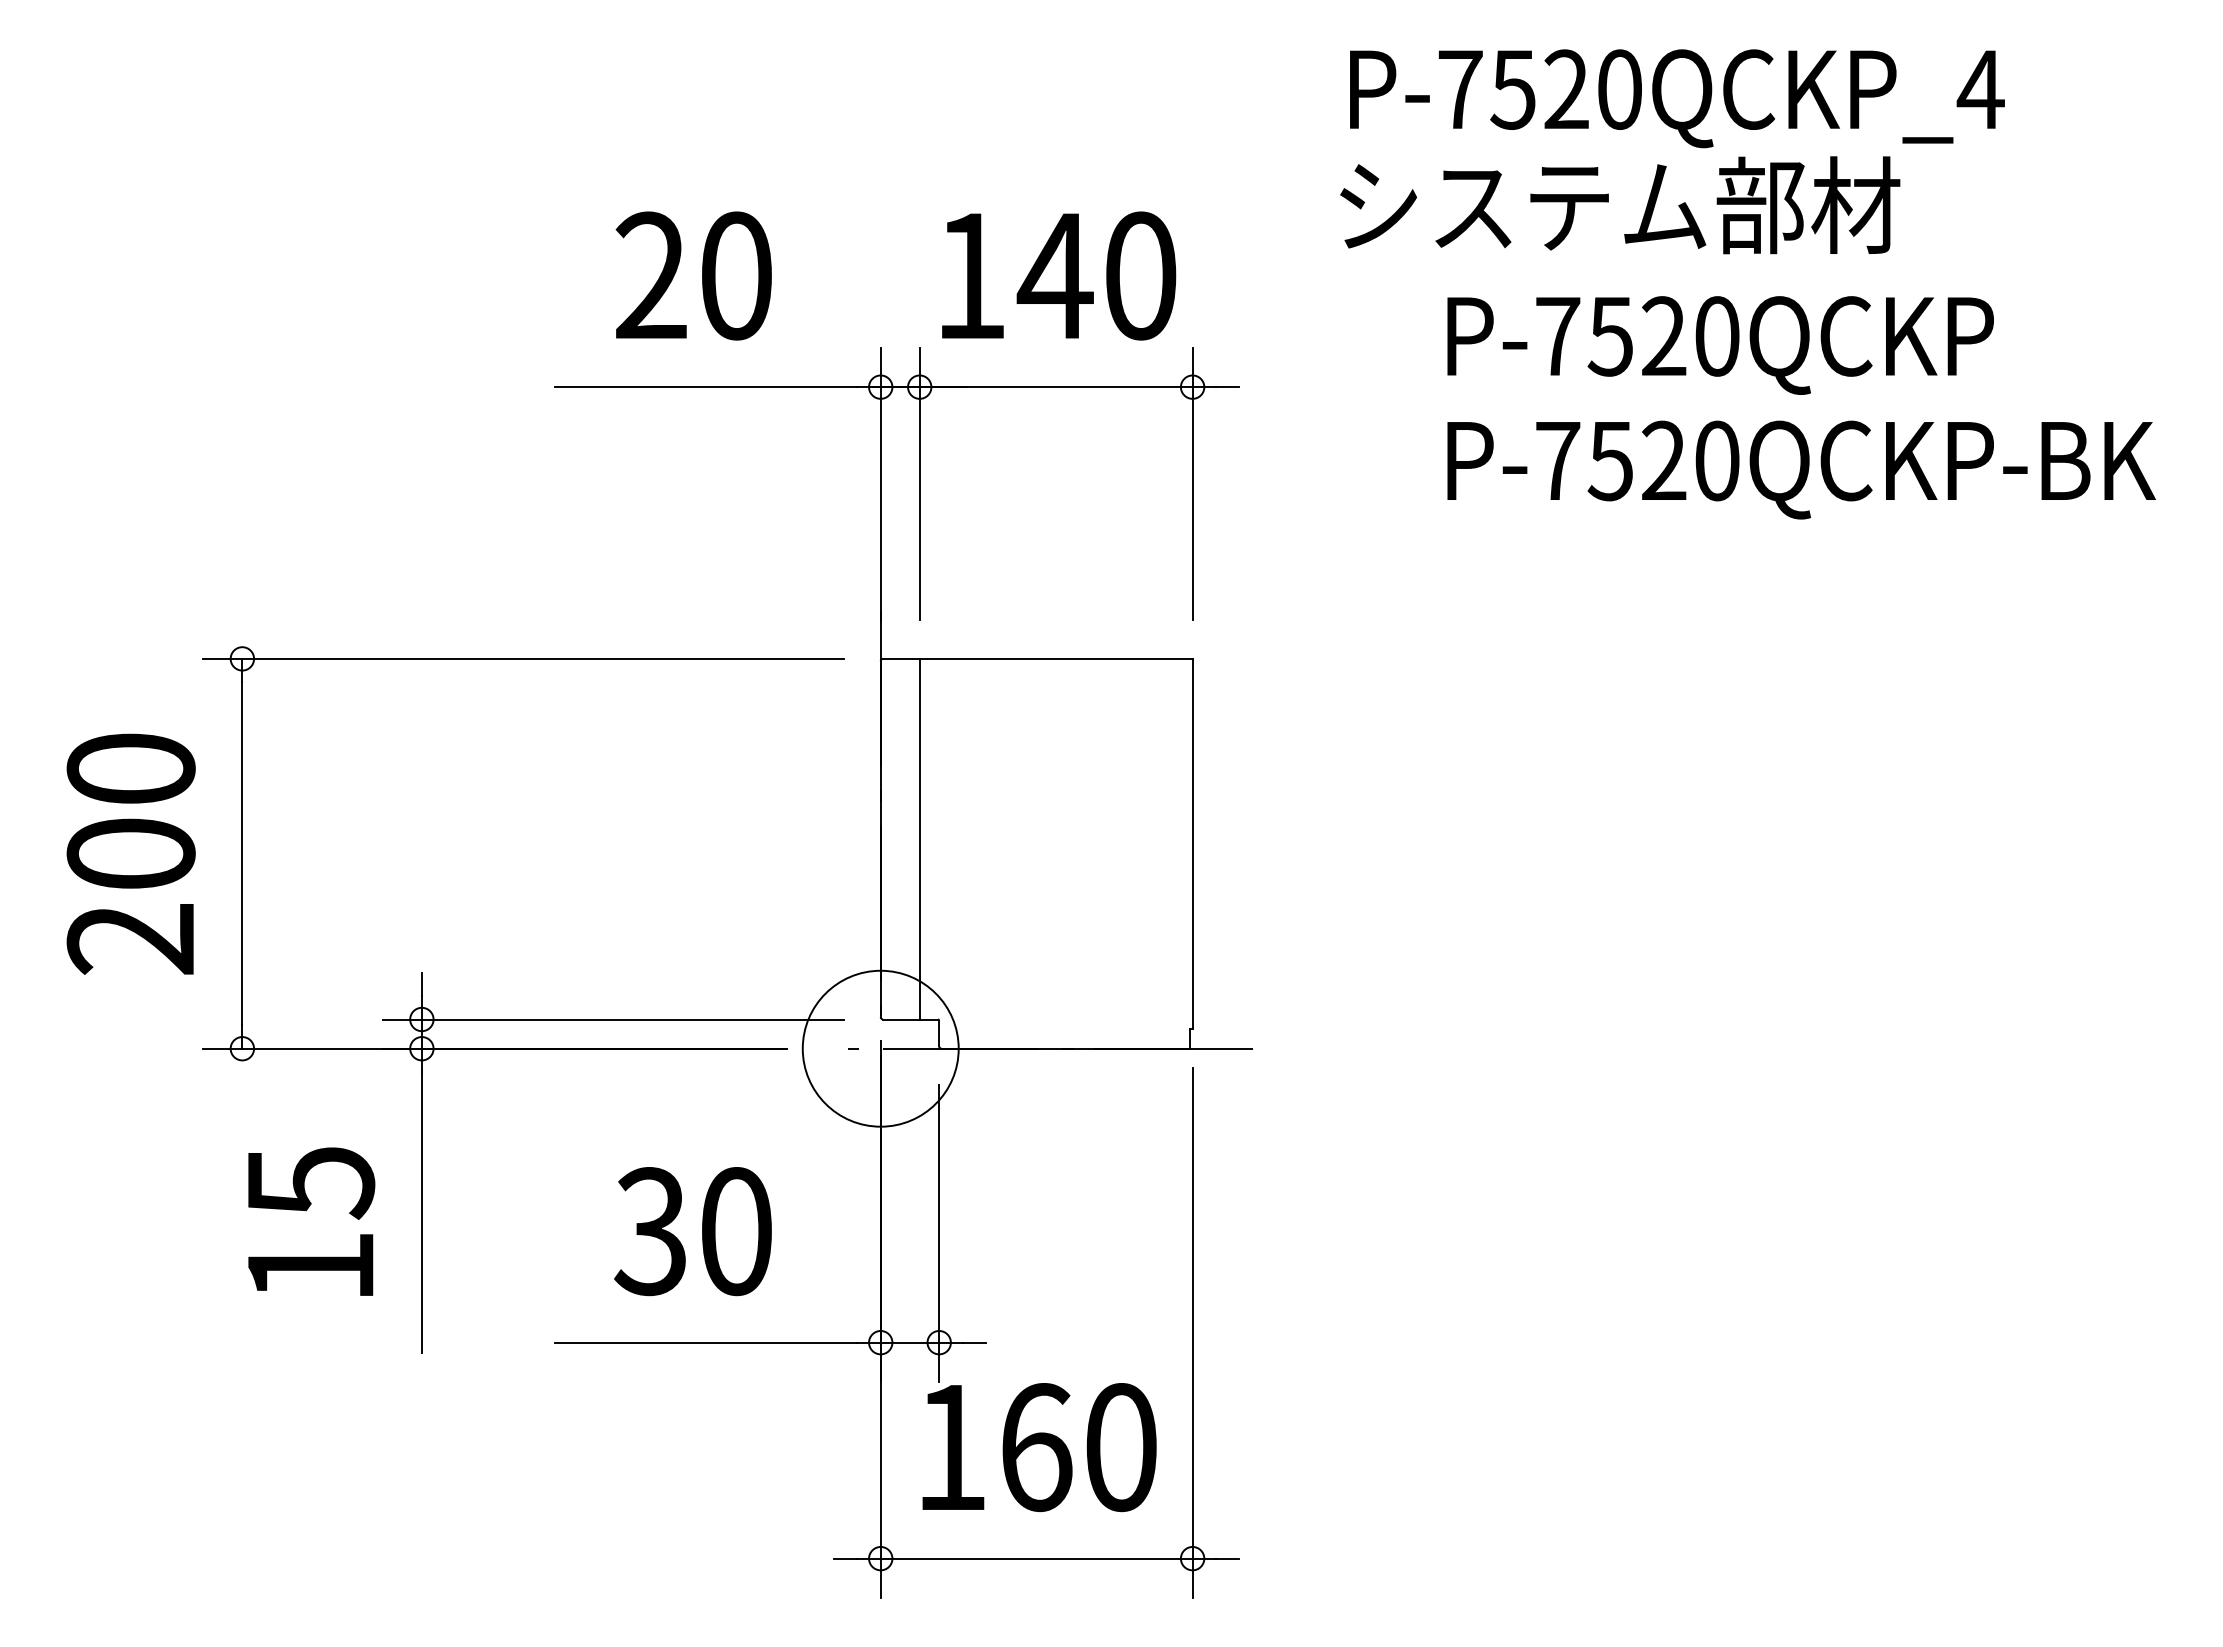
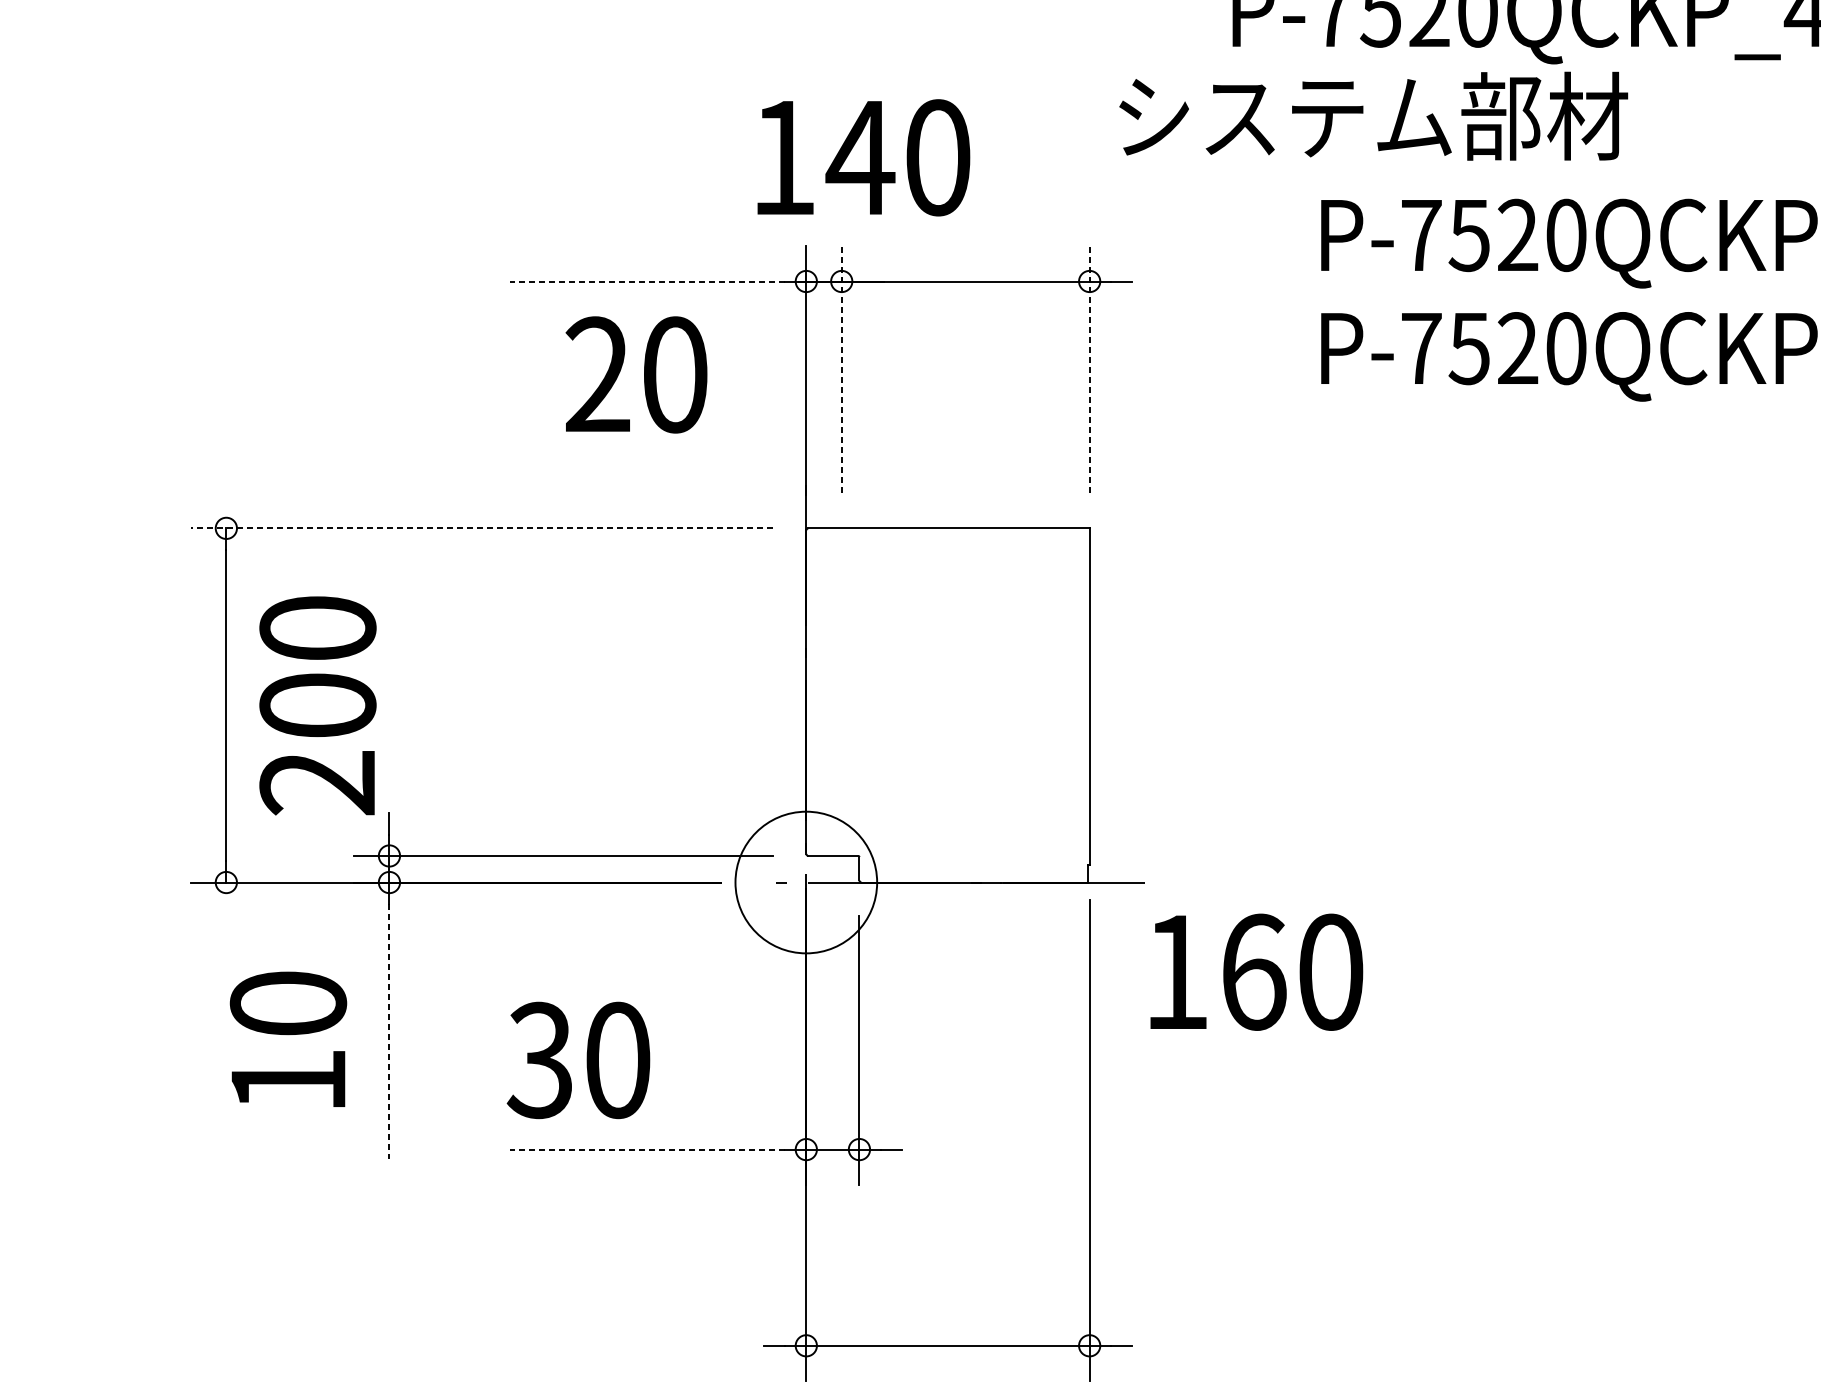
text: (1620, 205) -> (1373, 116), moved
text: (693, 275) -> (636, 374), moved
text: (1059, 275) -> (864, 157), moved
line: (705, 387) -> (647, 281), solid -> dashed
line: (919, 484) -> (841, 369), solid -> dashed
line: (1192, 484) -> (1089, 369), solid -> dashed
line: (523, 658) -> (481, 528), solid -> dashed
line: (919, 838) -> (841, 691), removed
text: (130, 853) -> (317, 705), moved
text: (310, 1182) -> (288, 1004), 15 -> 10
line: (421, 1212) -> (389, 1031), solid -> dashed
text: (692, 1231) -> (578, 1060), moved
line: (705, 1342) -> (647, 1149), solid -> dashed
text: (1039, 1447) -> (1256, 972), moved

